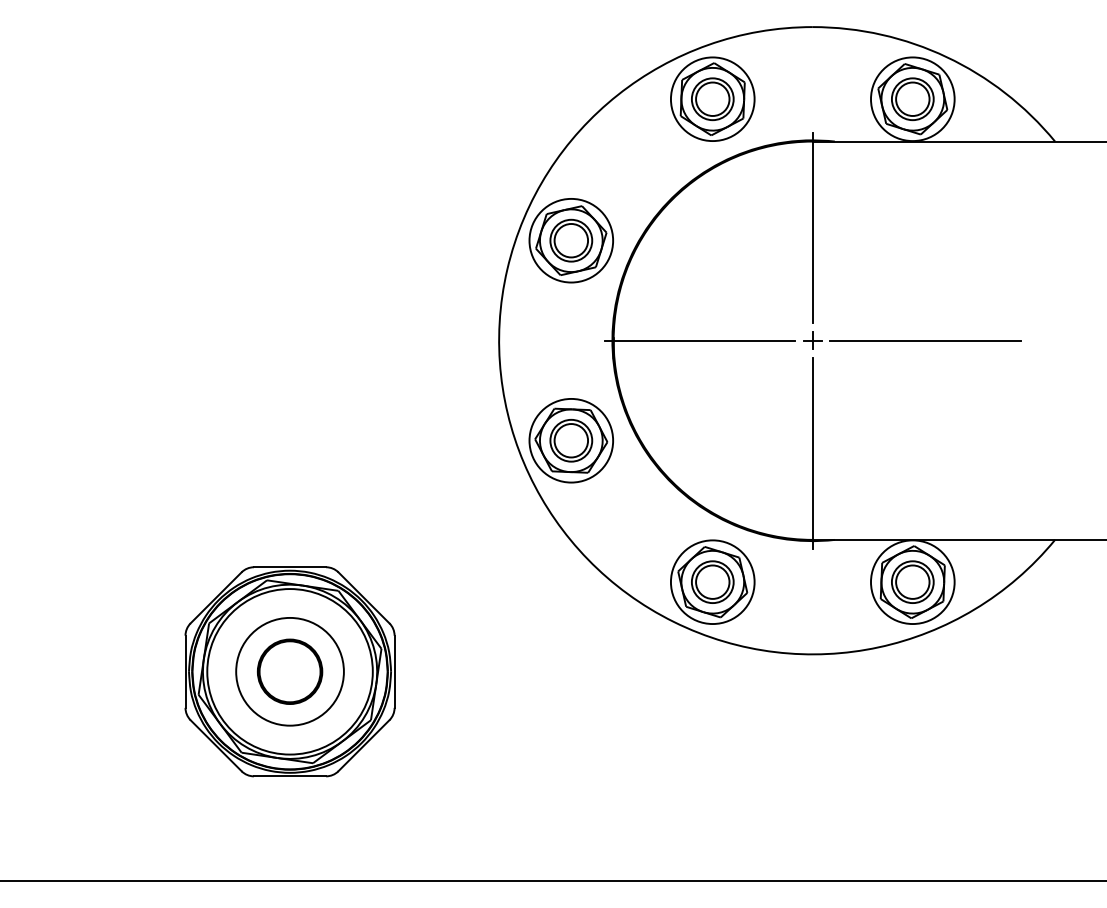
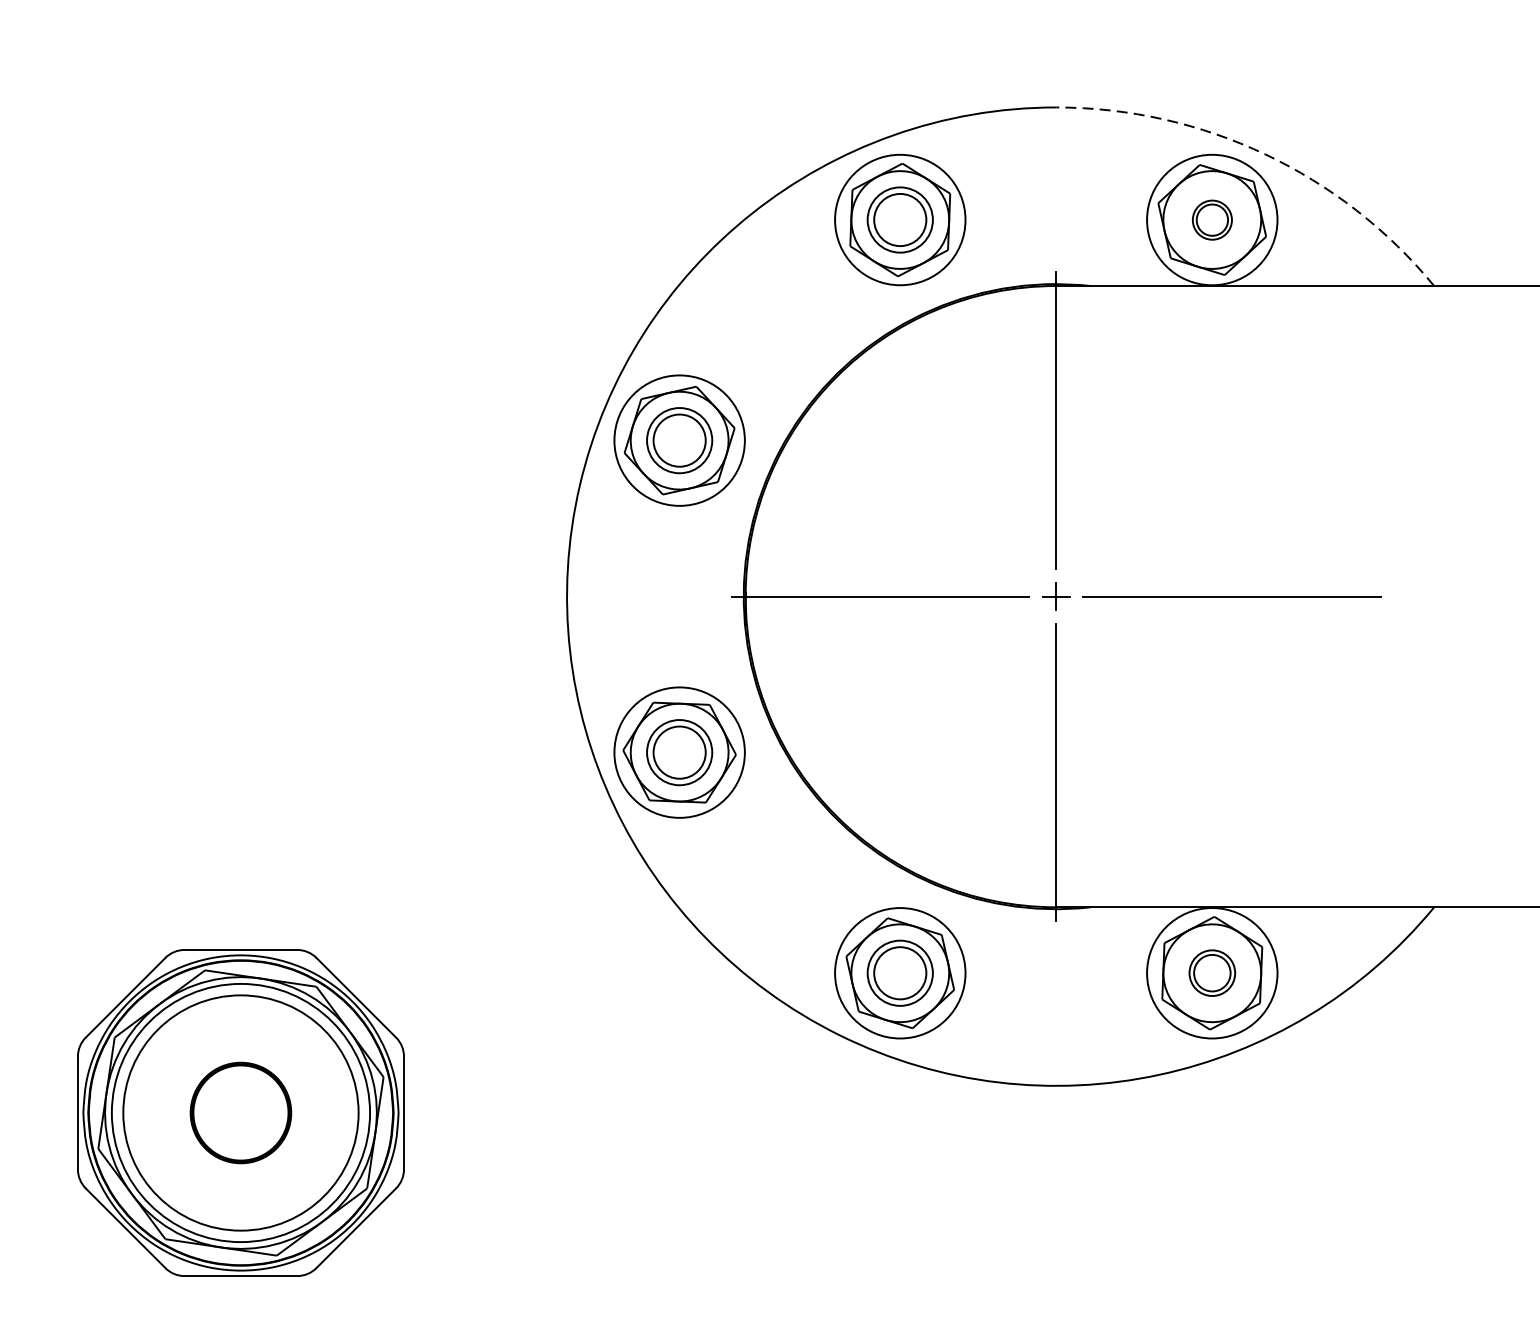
arc: (946, 57) -> (1264, 154), solid -> dashed
part: (912, 99) -> (1211, 220), size x0.6
part: (912, 581) -> (1211, 972), size x0.7
circle: (289, 671) -> (240, 1112), size x1.4

